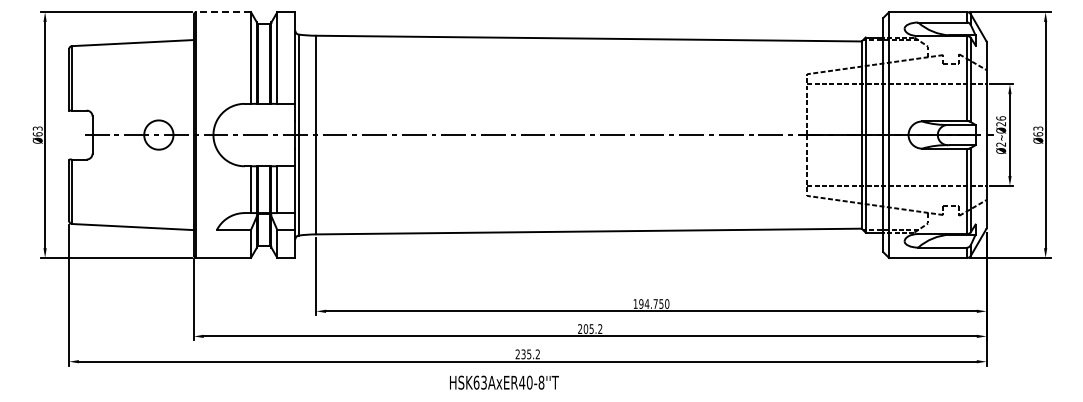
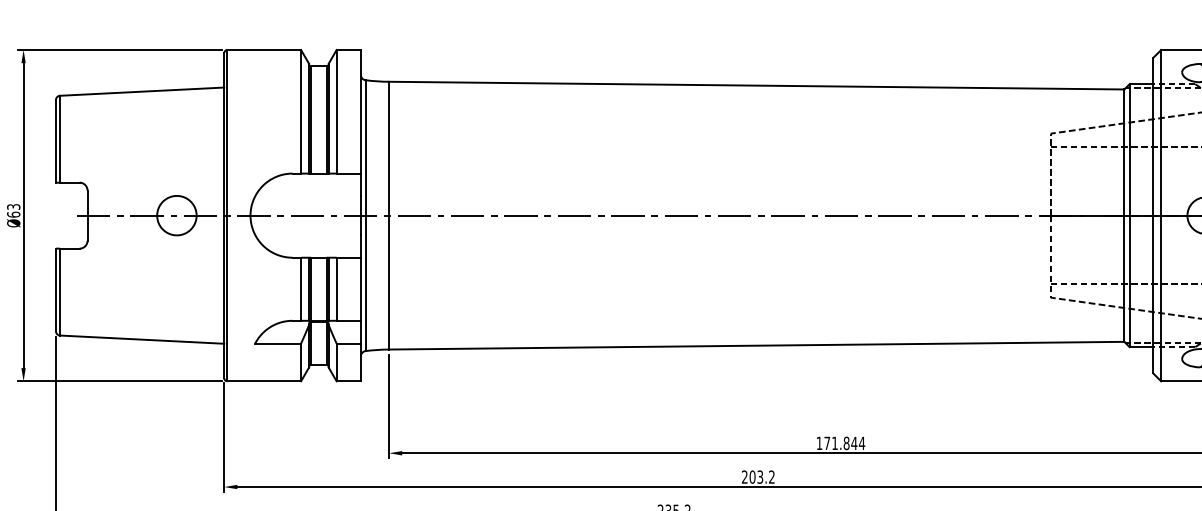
line: (223, 12) -> (264, 50), dashed -> solid
text: (654, 303) -> (844, 442), 194.750 -> 171.844
text: (591, 328) -> (760, 476), 205.2 -> 203.2

